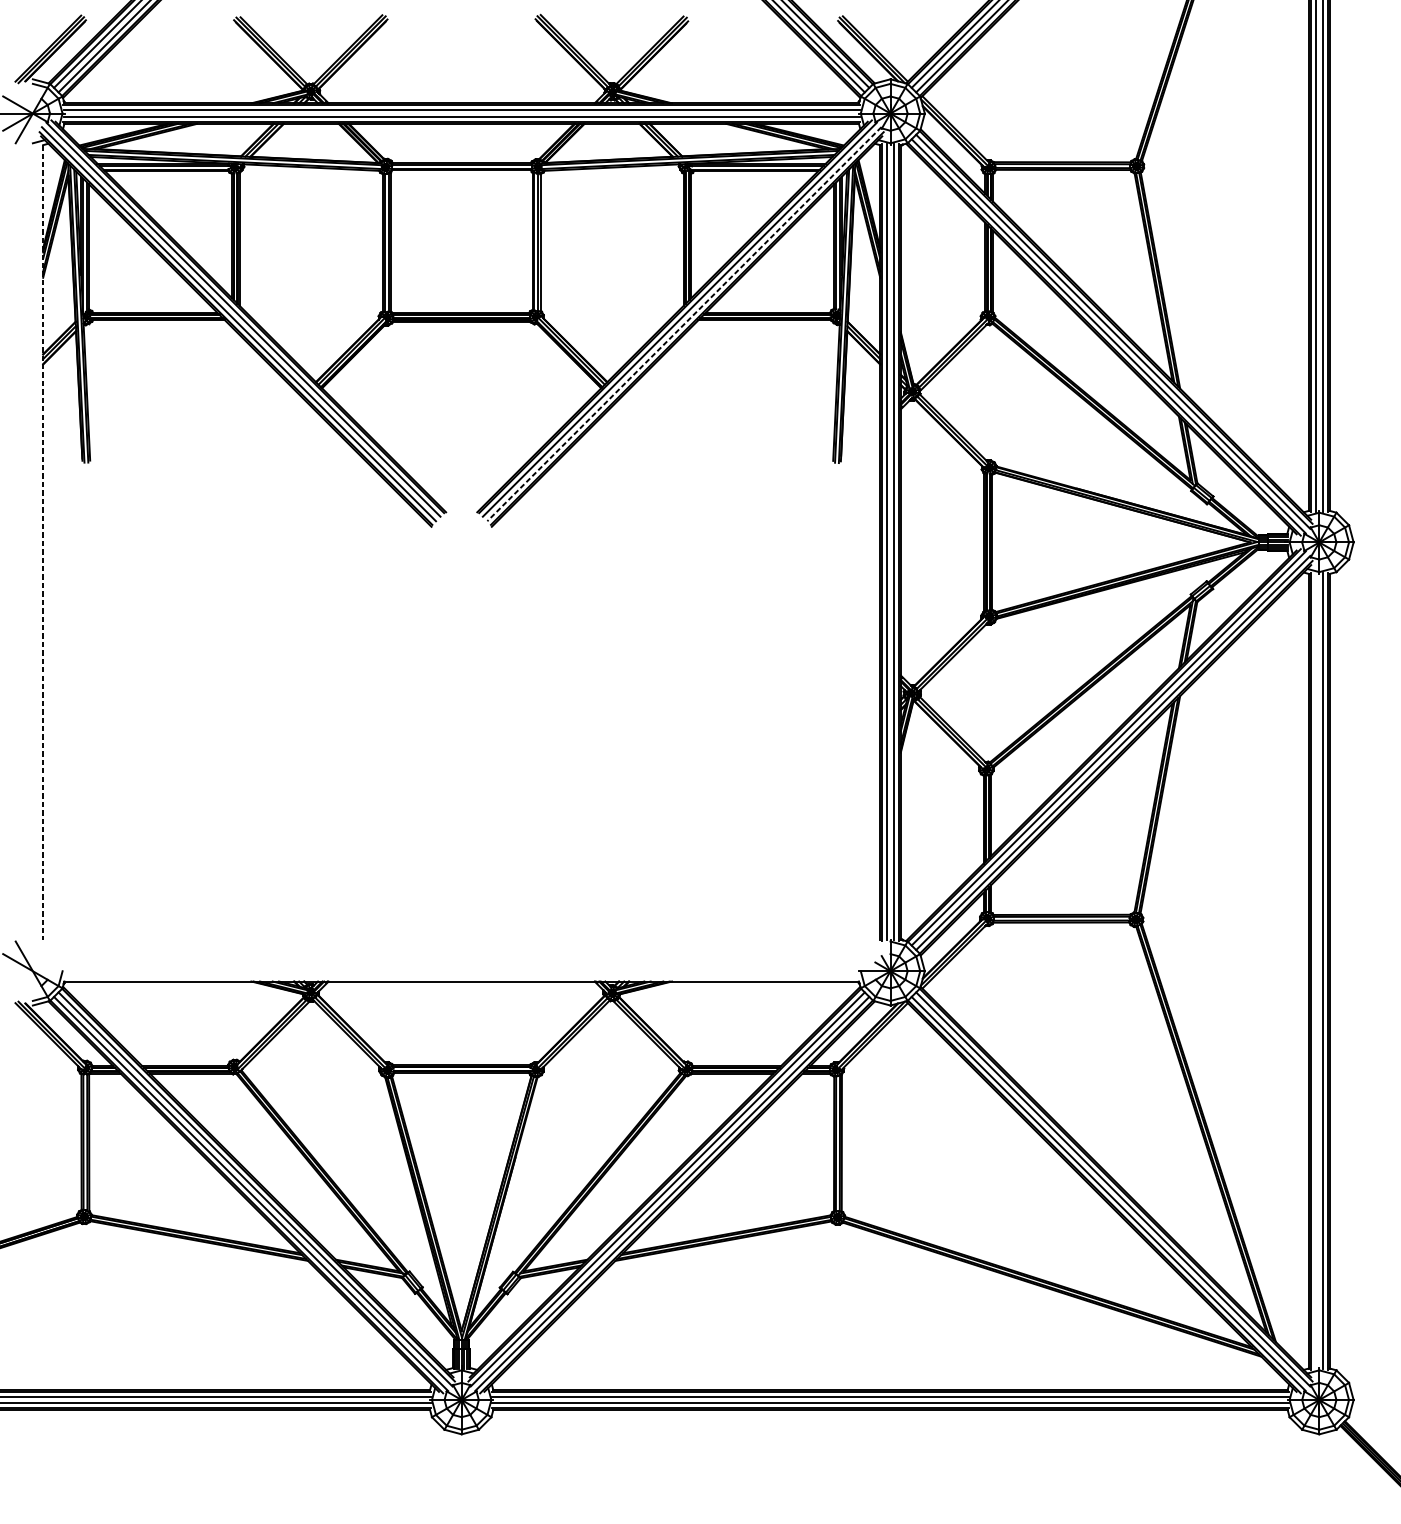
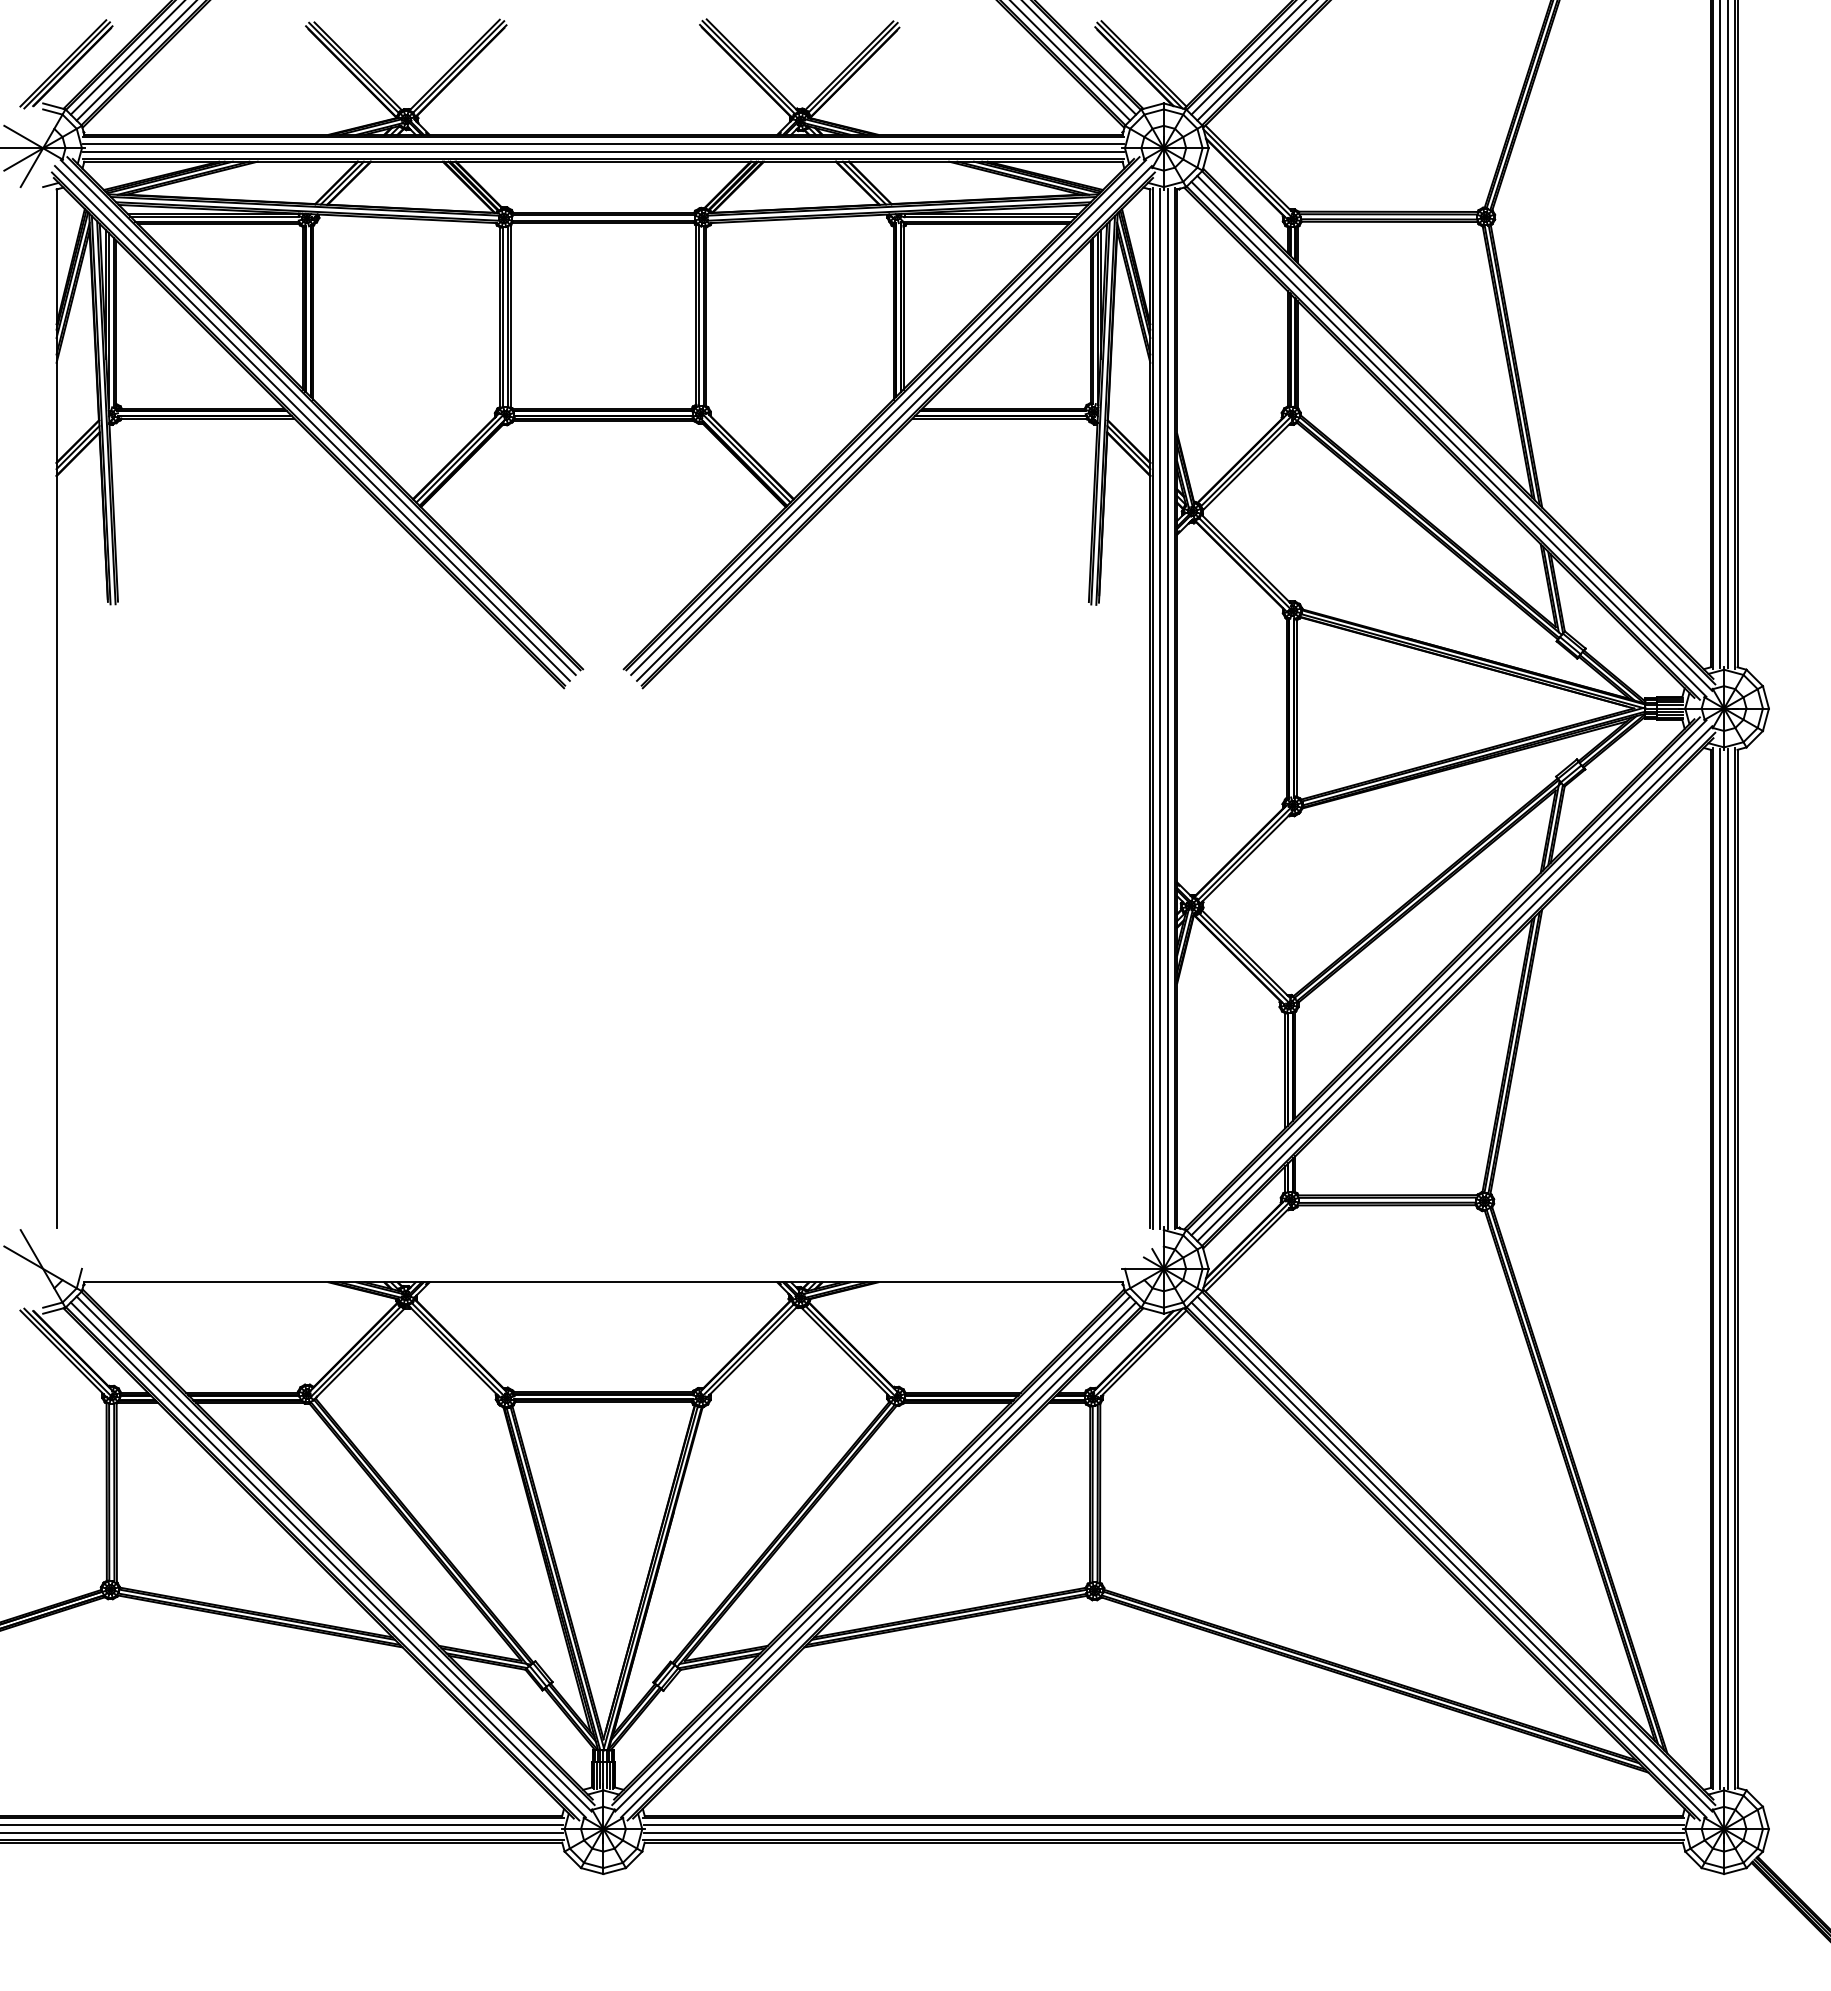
line: (684, 324) -> (894, 423), dashed -> solid
line: (43, 543) -> (56, 709), dashed -> solid
line: (1315, 970) -> (1719, 1268), added

